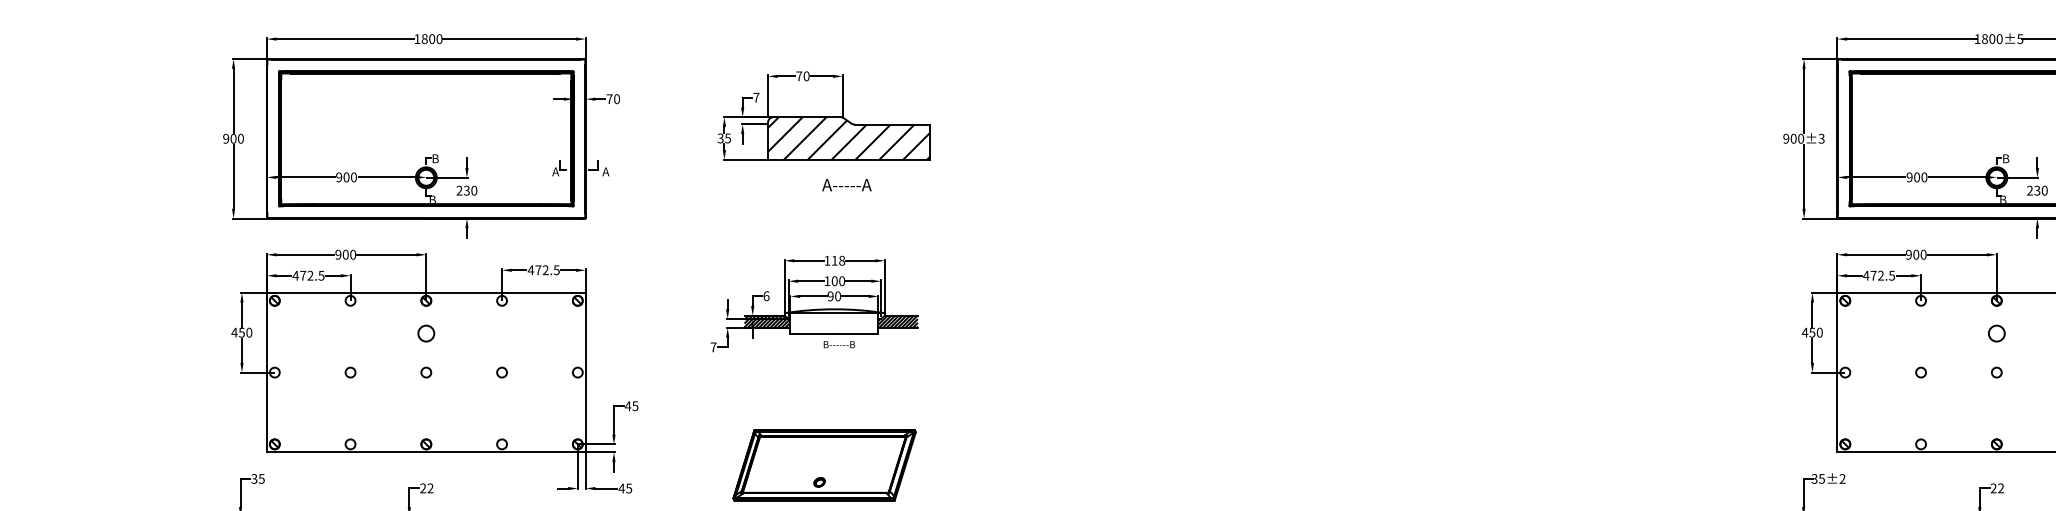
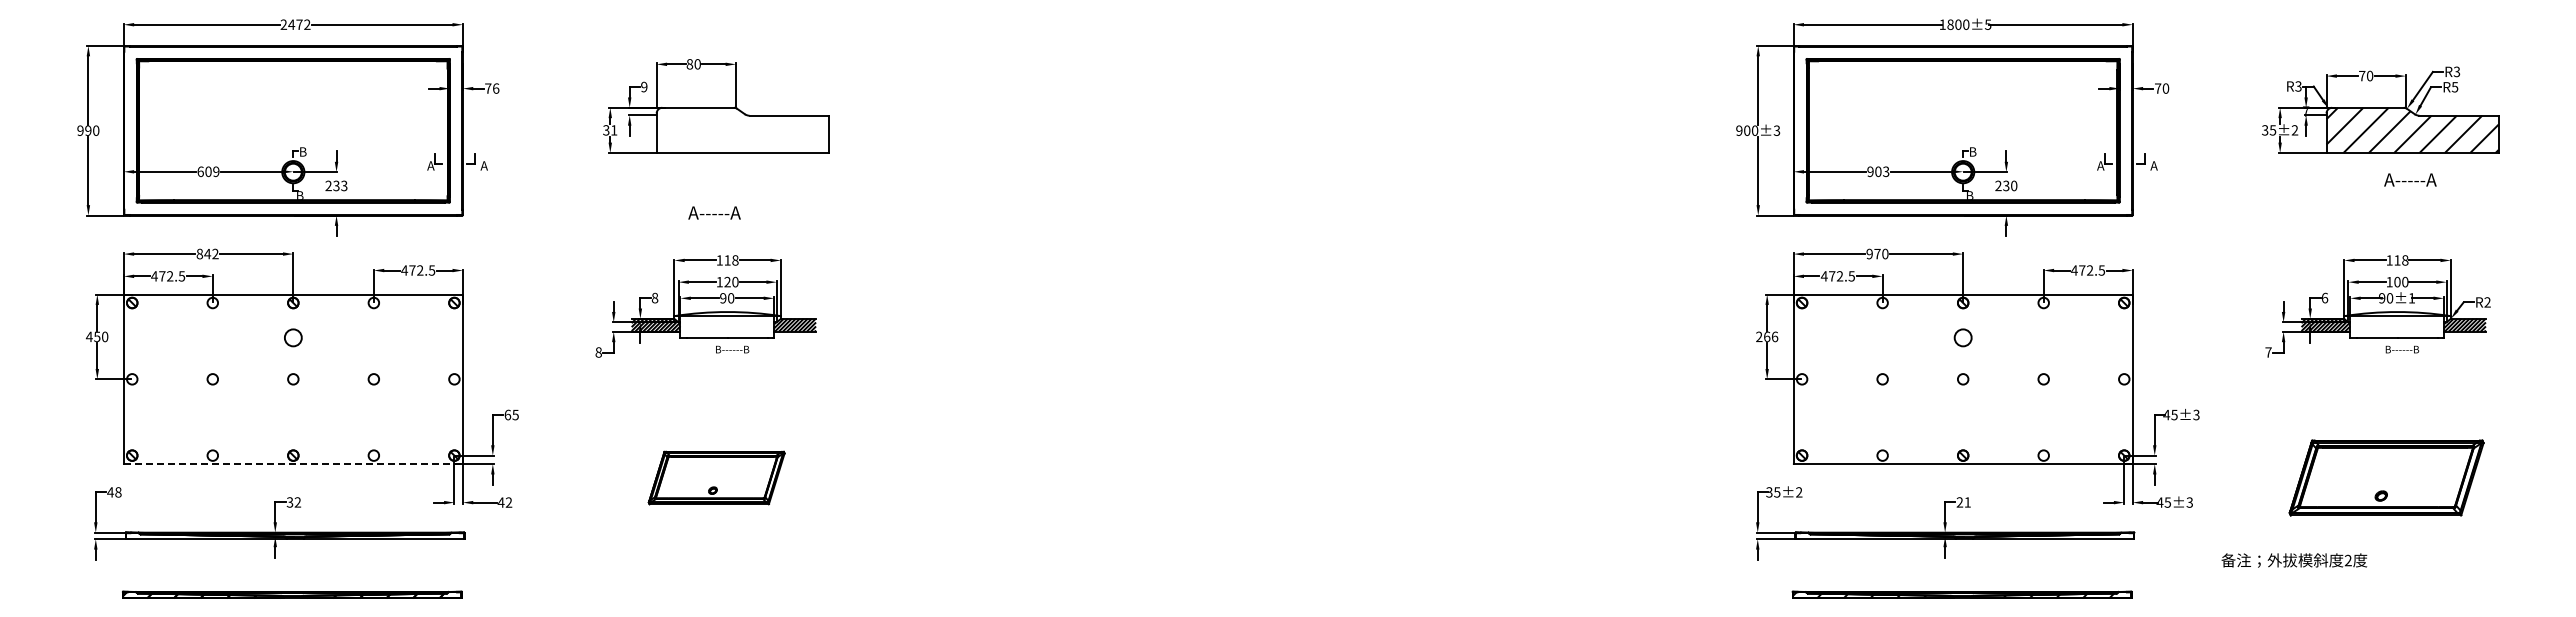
text: (428, 38) -> (295, 24), 1800 -> 2472
text: (798, 76) -> (689, 64), 70 -> 80
text: (756, 97) -> (644, 86), 7 -> 9
text: (617, 99) -> (496, 88), 70 -> 76
hatch: (848, 137) -> (742, 129), removed
text: (233, 138) -> (88, 130), 900 -> 990
text: (727, 138) -> (613, 130), 35 -> 31
text: (346, 177) -> (208, 171), 900 -> 609
text: (1924, 177) -> (1886, 171), 900 -> 903
text: (846, 184) -> (714, 212), moved
text: (474, 190) -> (344, 185), 230 -> 233
text: (345, 254) -> (207, 253), 900 -> 842
text: (1916, 254) -> (1877, 253), 900 -> 970
text: (834, 281) -> (727, 282), 100 -> 120
text: (765, 295) -> (654, 297), 6 -> 8
text: (1811, 332) -> (1766, 336), 450 -> 266
text: (713, 347) -> (598, 352), 7 -> 8
text: (627, 405) -> (507, 414), 45 -> 65
line: (426, 452) -> (293, 464), solid -> dashed
part: (824, 464) -> (716, 477), size x0.7
text: (258, 479) -> (114, 492), 35 -> 48
text: (422, 488) -> (289, 502), 22 -> 32
text: (628, 488) -> (508, 502), 45 -> 42
text: (2000, 488) -> (1967, 502), 22 -> 21

